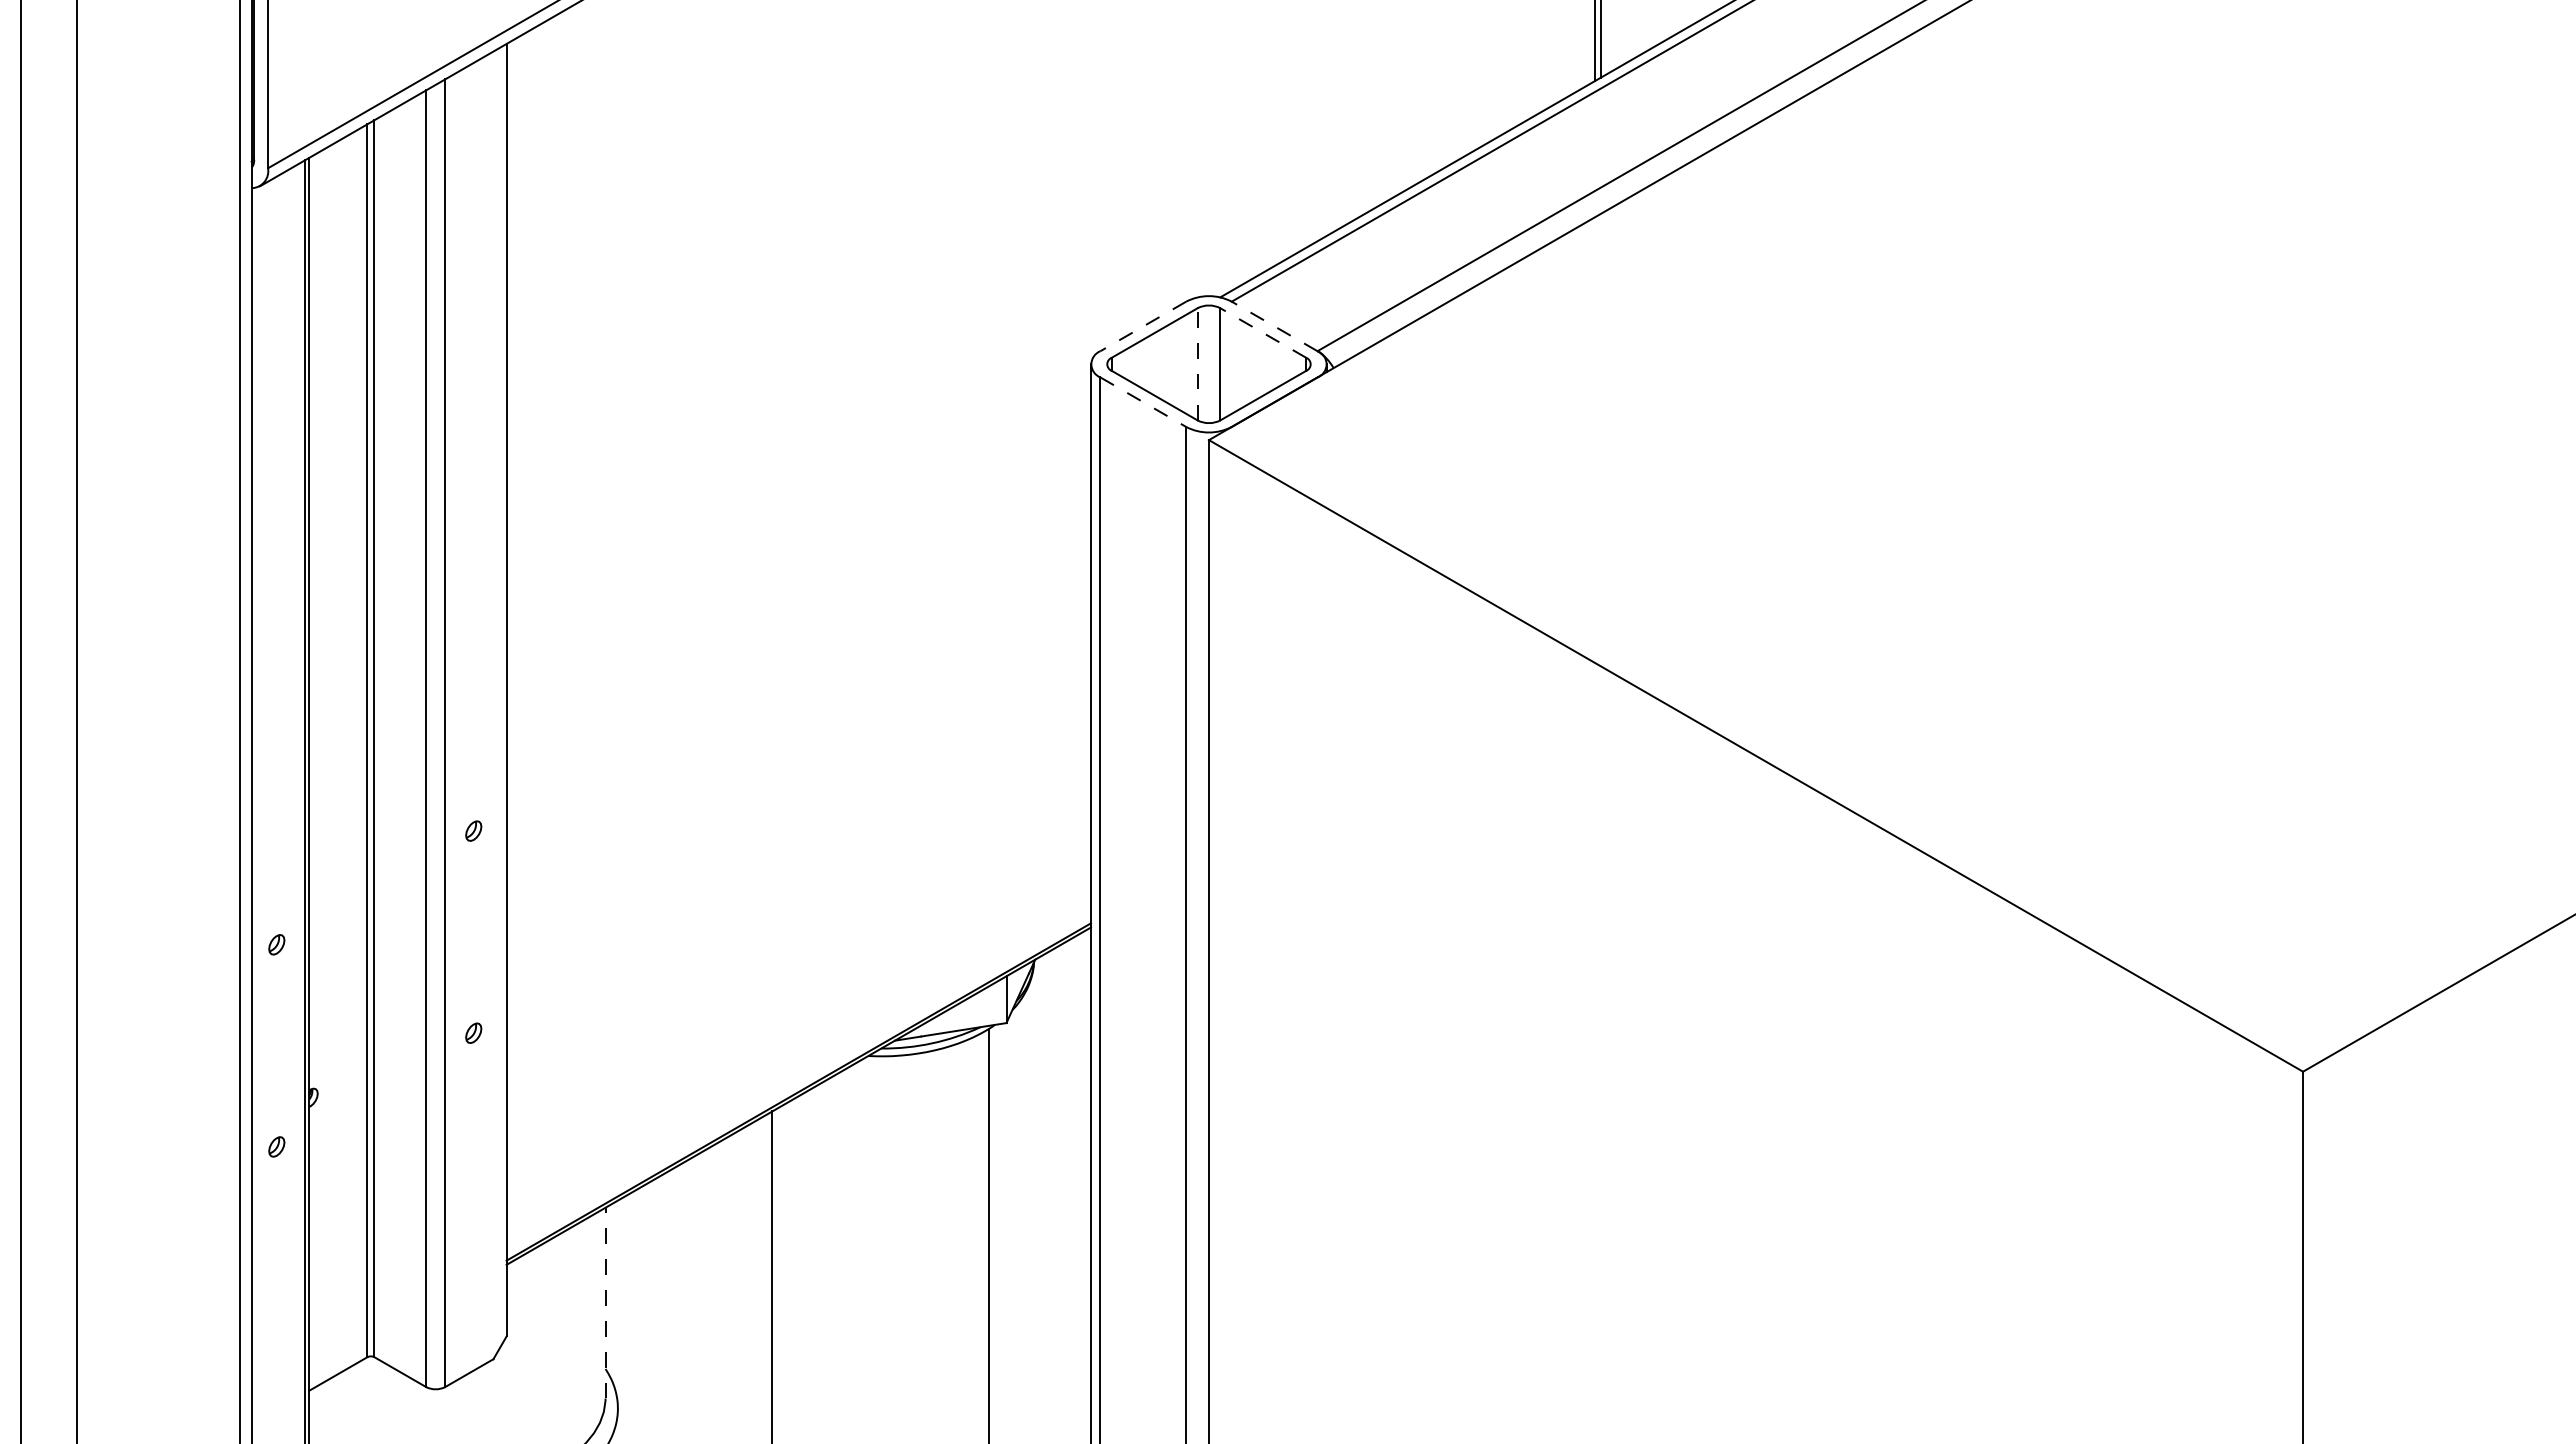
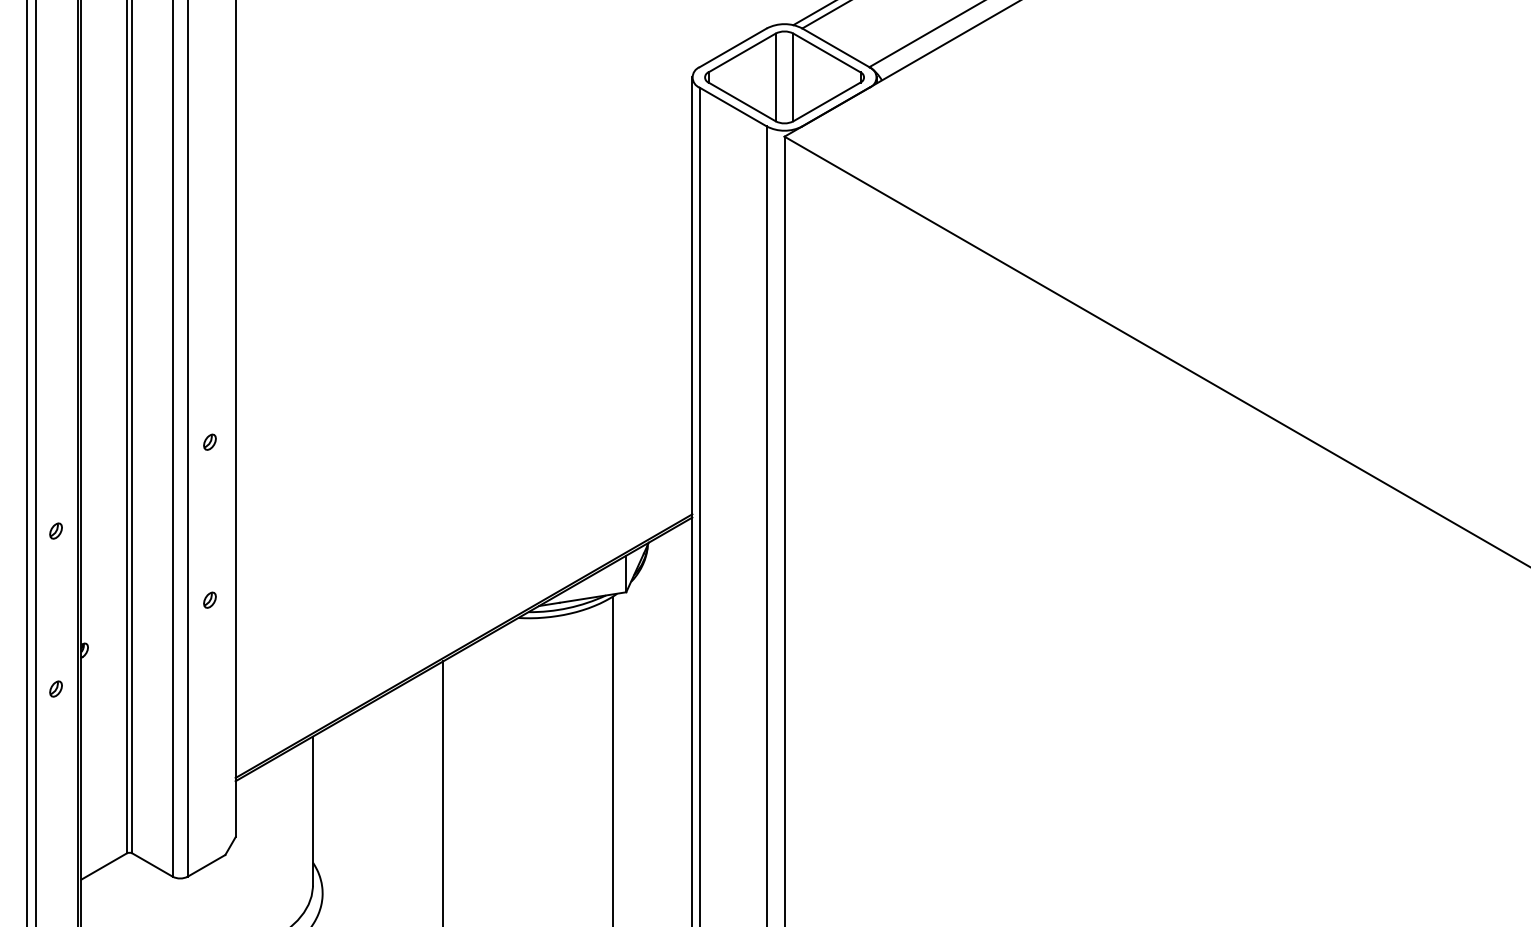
line: (1143, 326) -> (733, 47), dashed -> solid
line: (1274, 326) -> (835, 47), dashed -> solid
line: (1263, 333) -> (827, 53), dashed -> solid
line: (1197, 363) -> (775, 76), dashed -> solid
line: (1143, 402) -> (733, 107), dashed -> solid
line: (605, 1302) -> (312, 810), dashed -> solid

